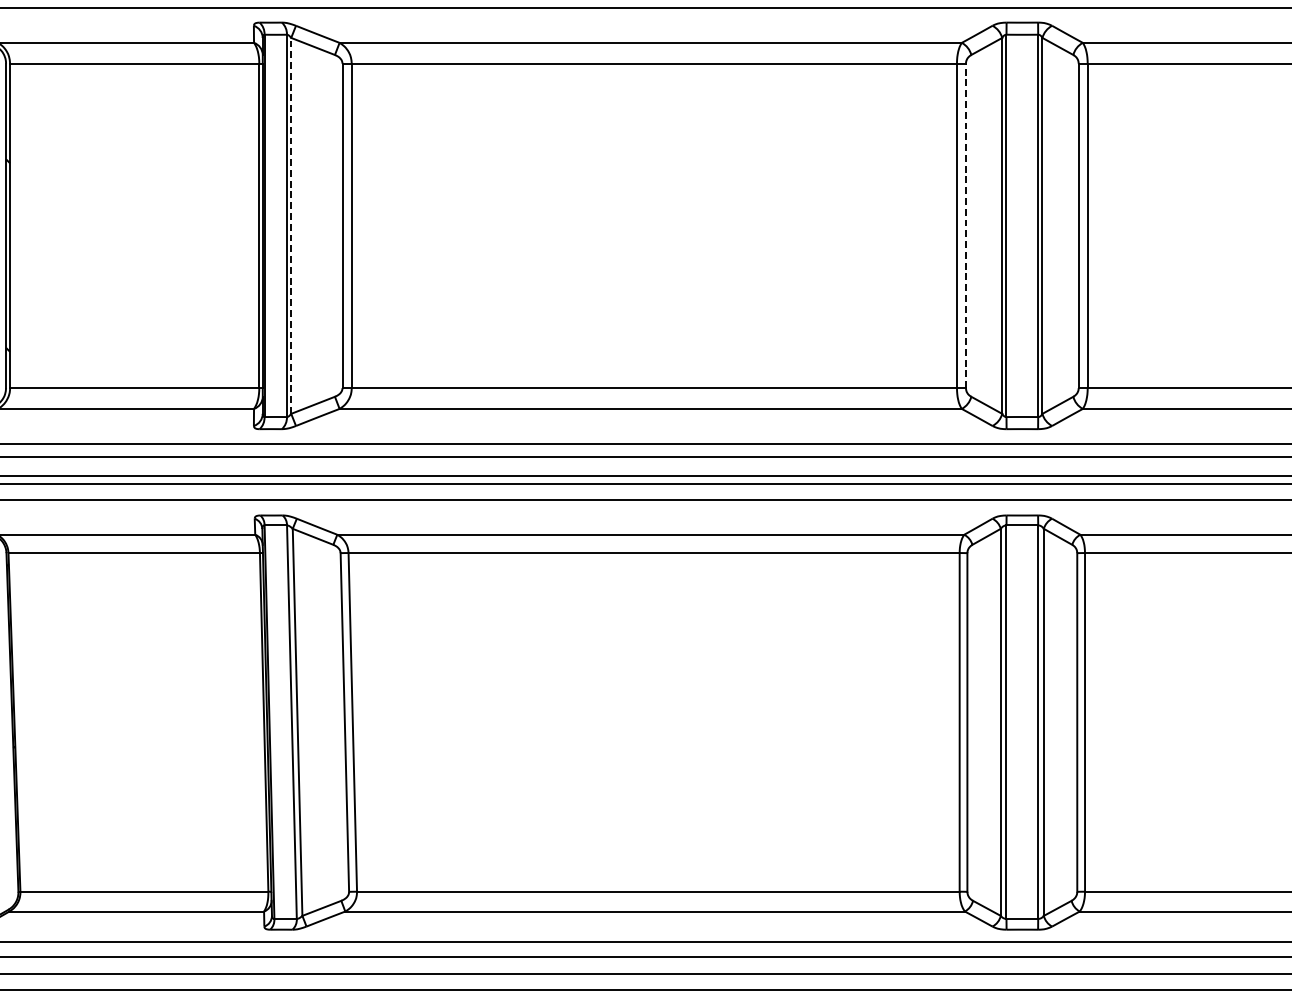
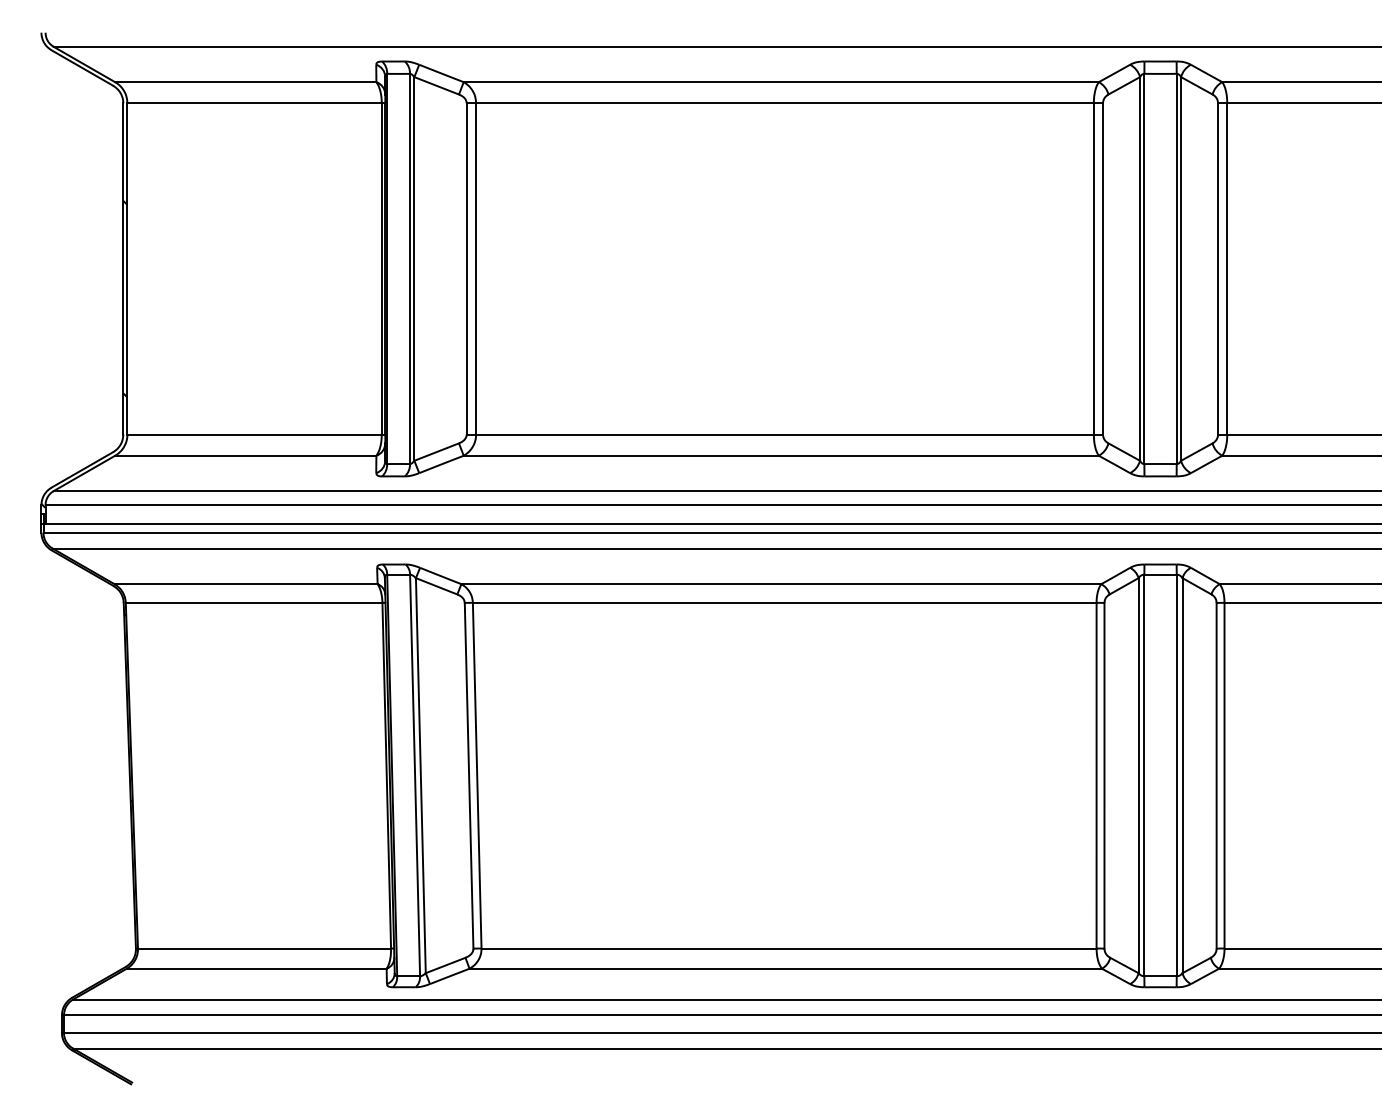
line: (291, 225) -> (414, 268), dashed -> solid
line: (966, 225) -> (1103, 268), dashed -> solid

